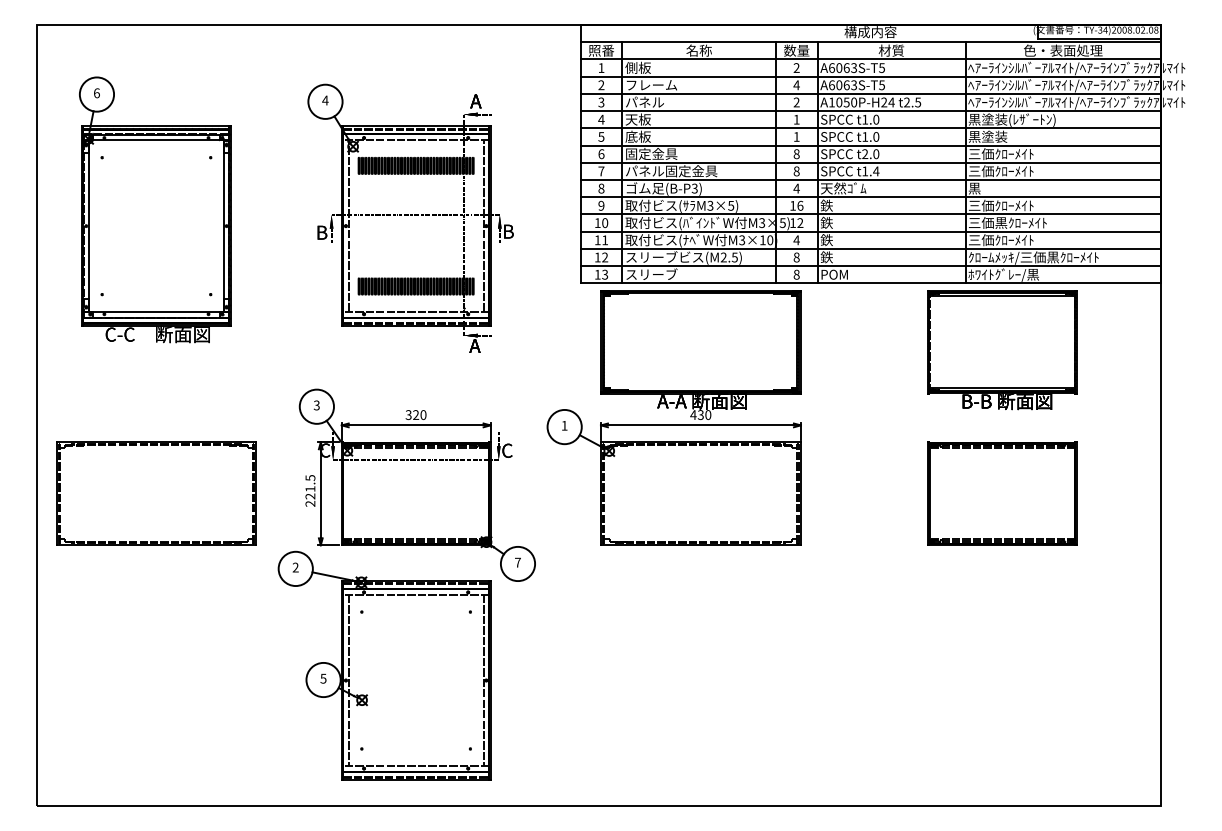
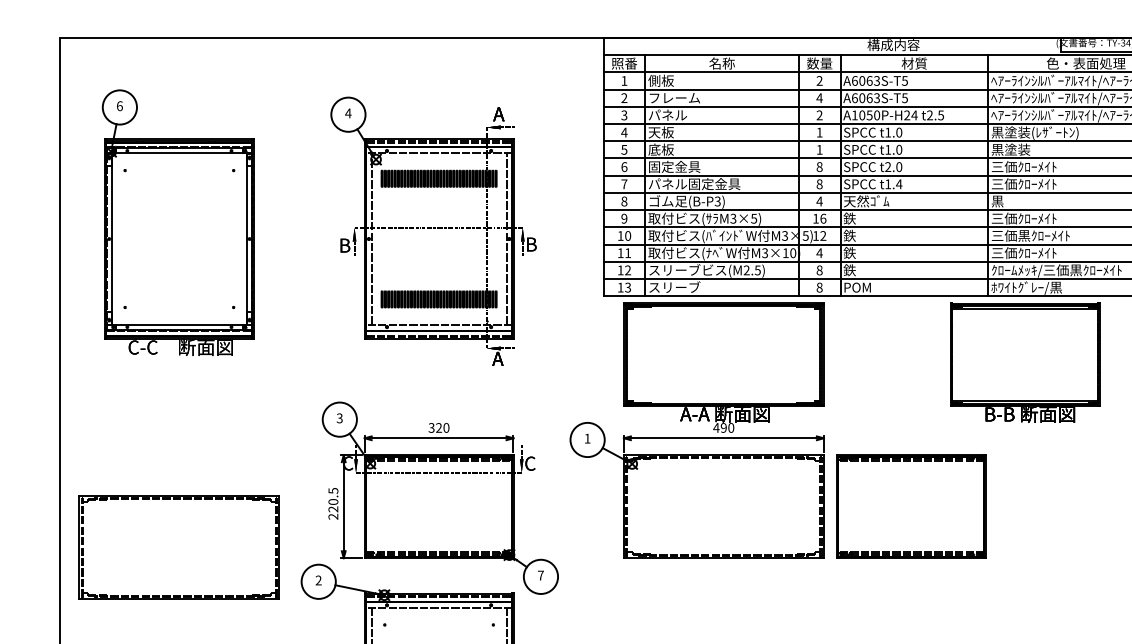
text: (700, 414) -> (723, 427), 430 -> 490
text: (310, 489) -> (333, 502), 221.5 -> 220.5
part: (156, 493) -> (179, 547), moved
part: (1002, 493) -> (911, 506), moved

